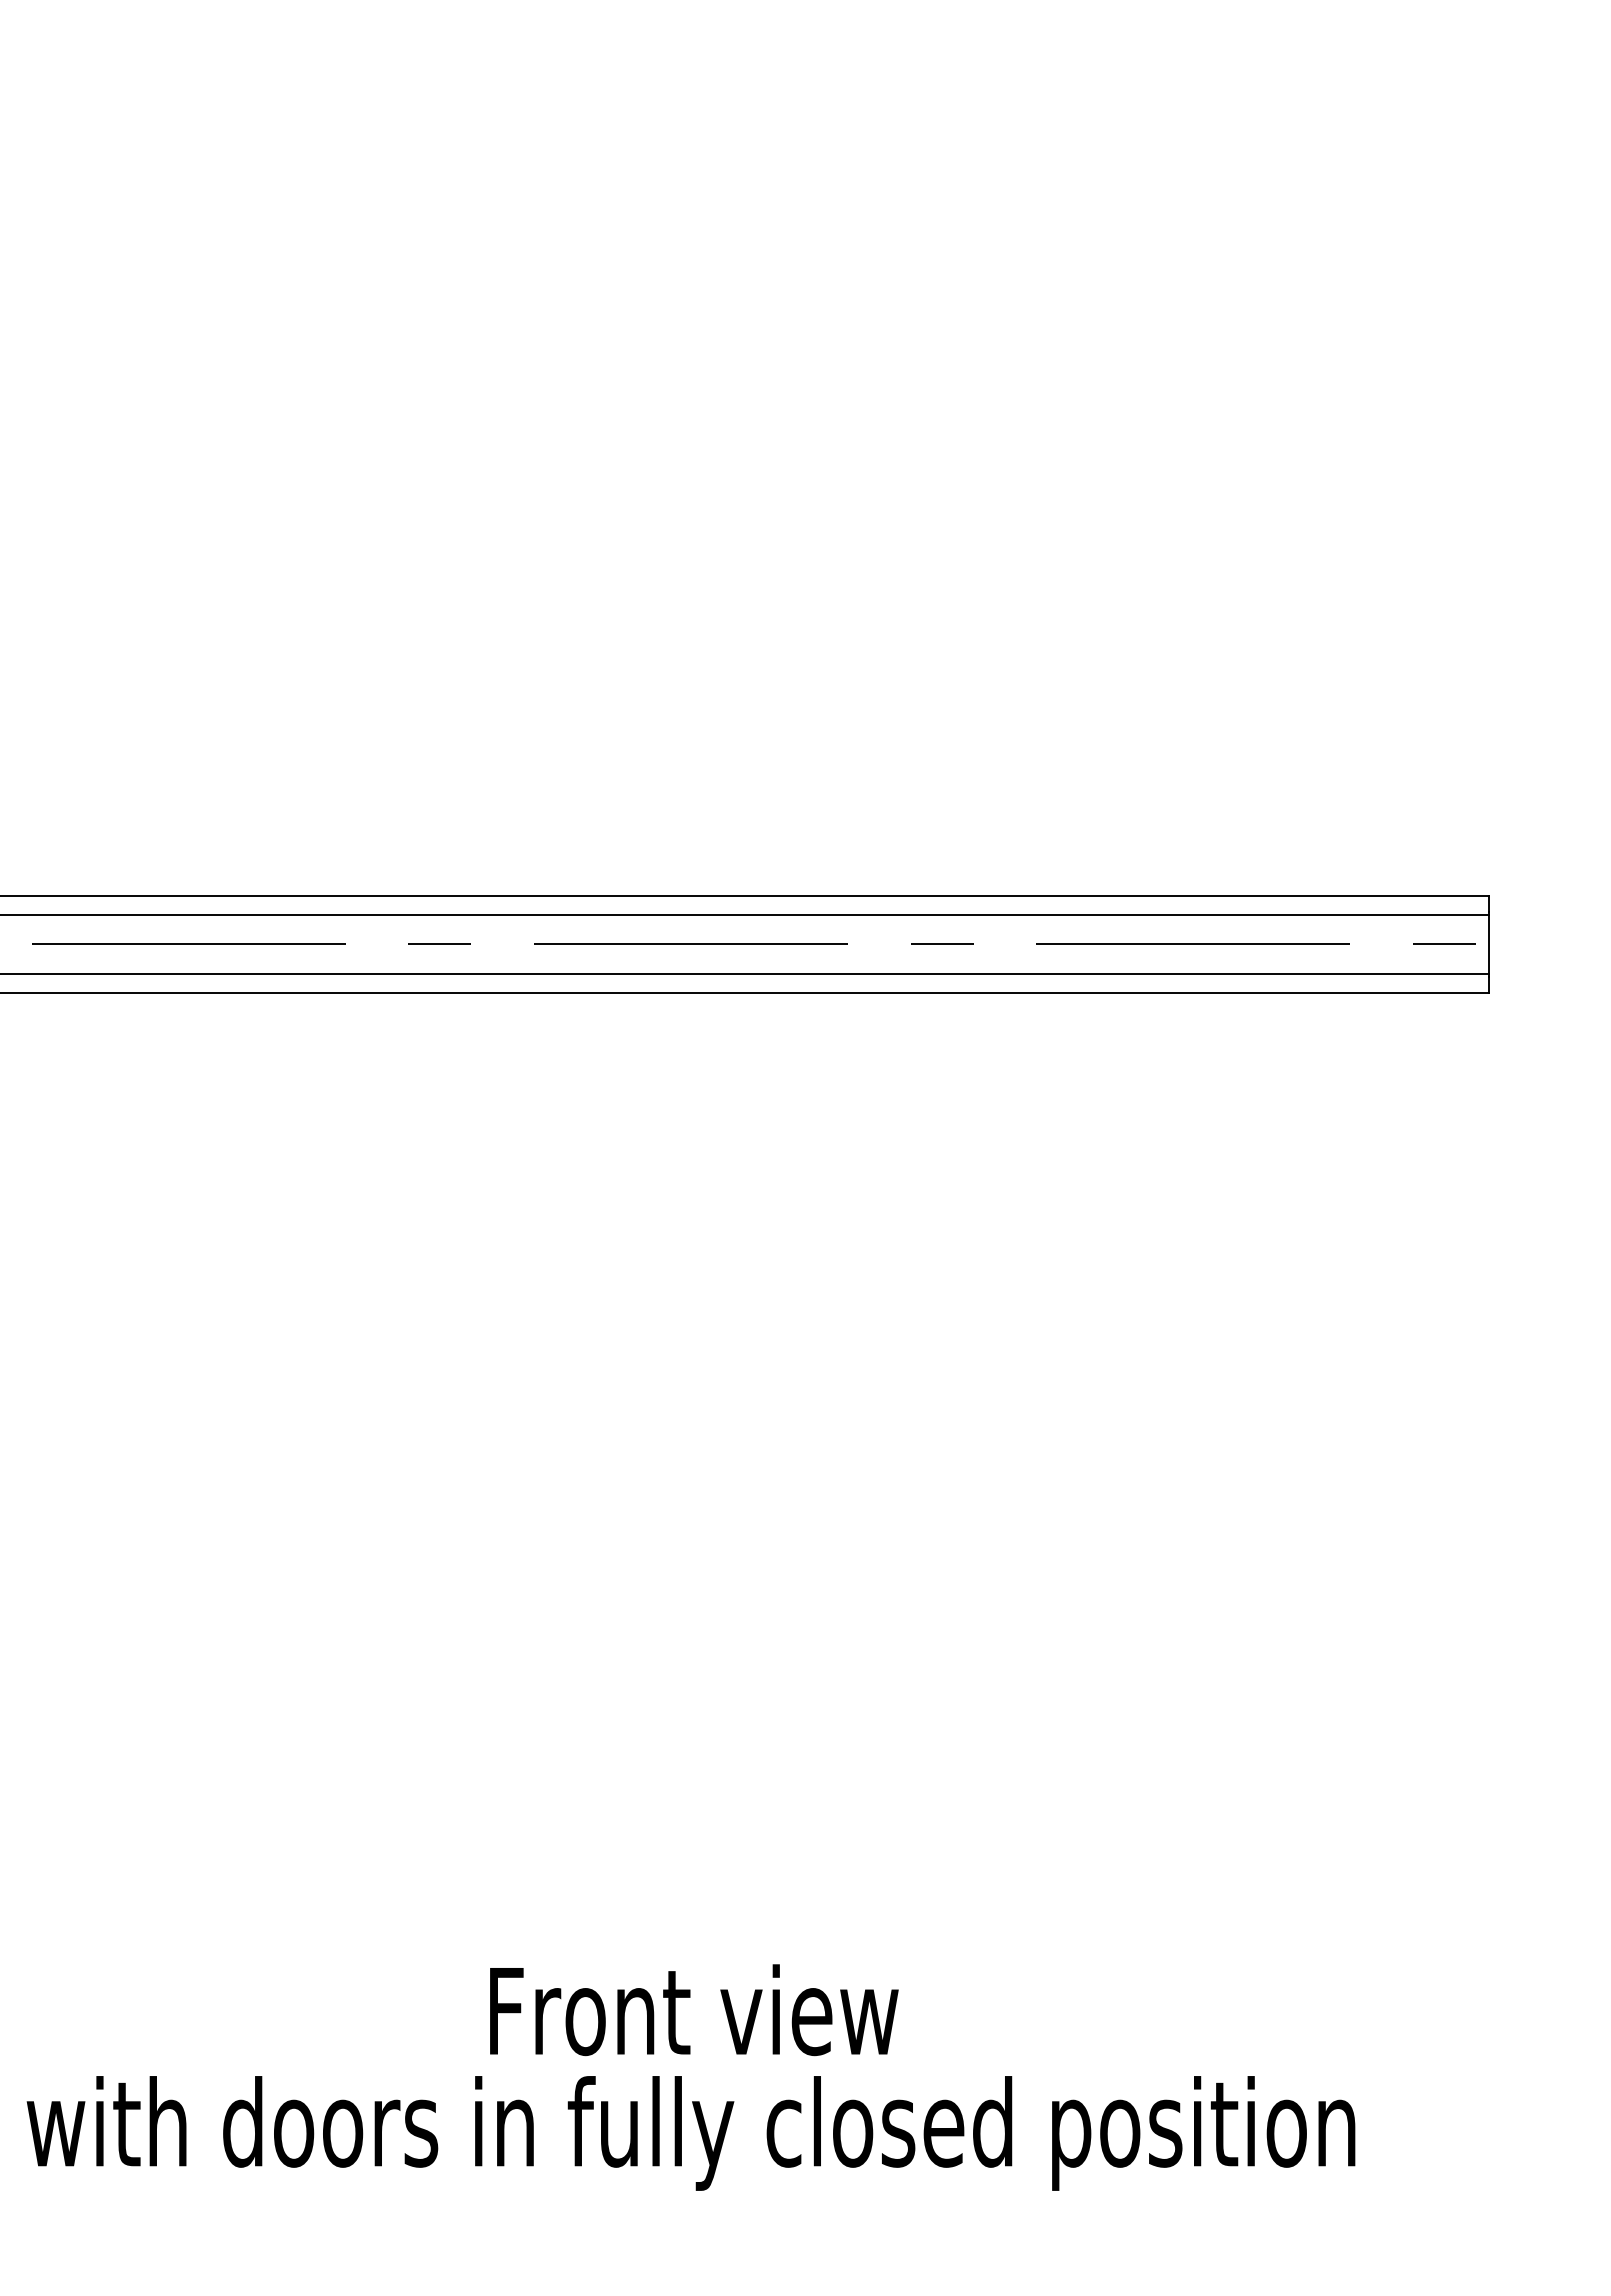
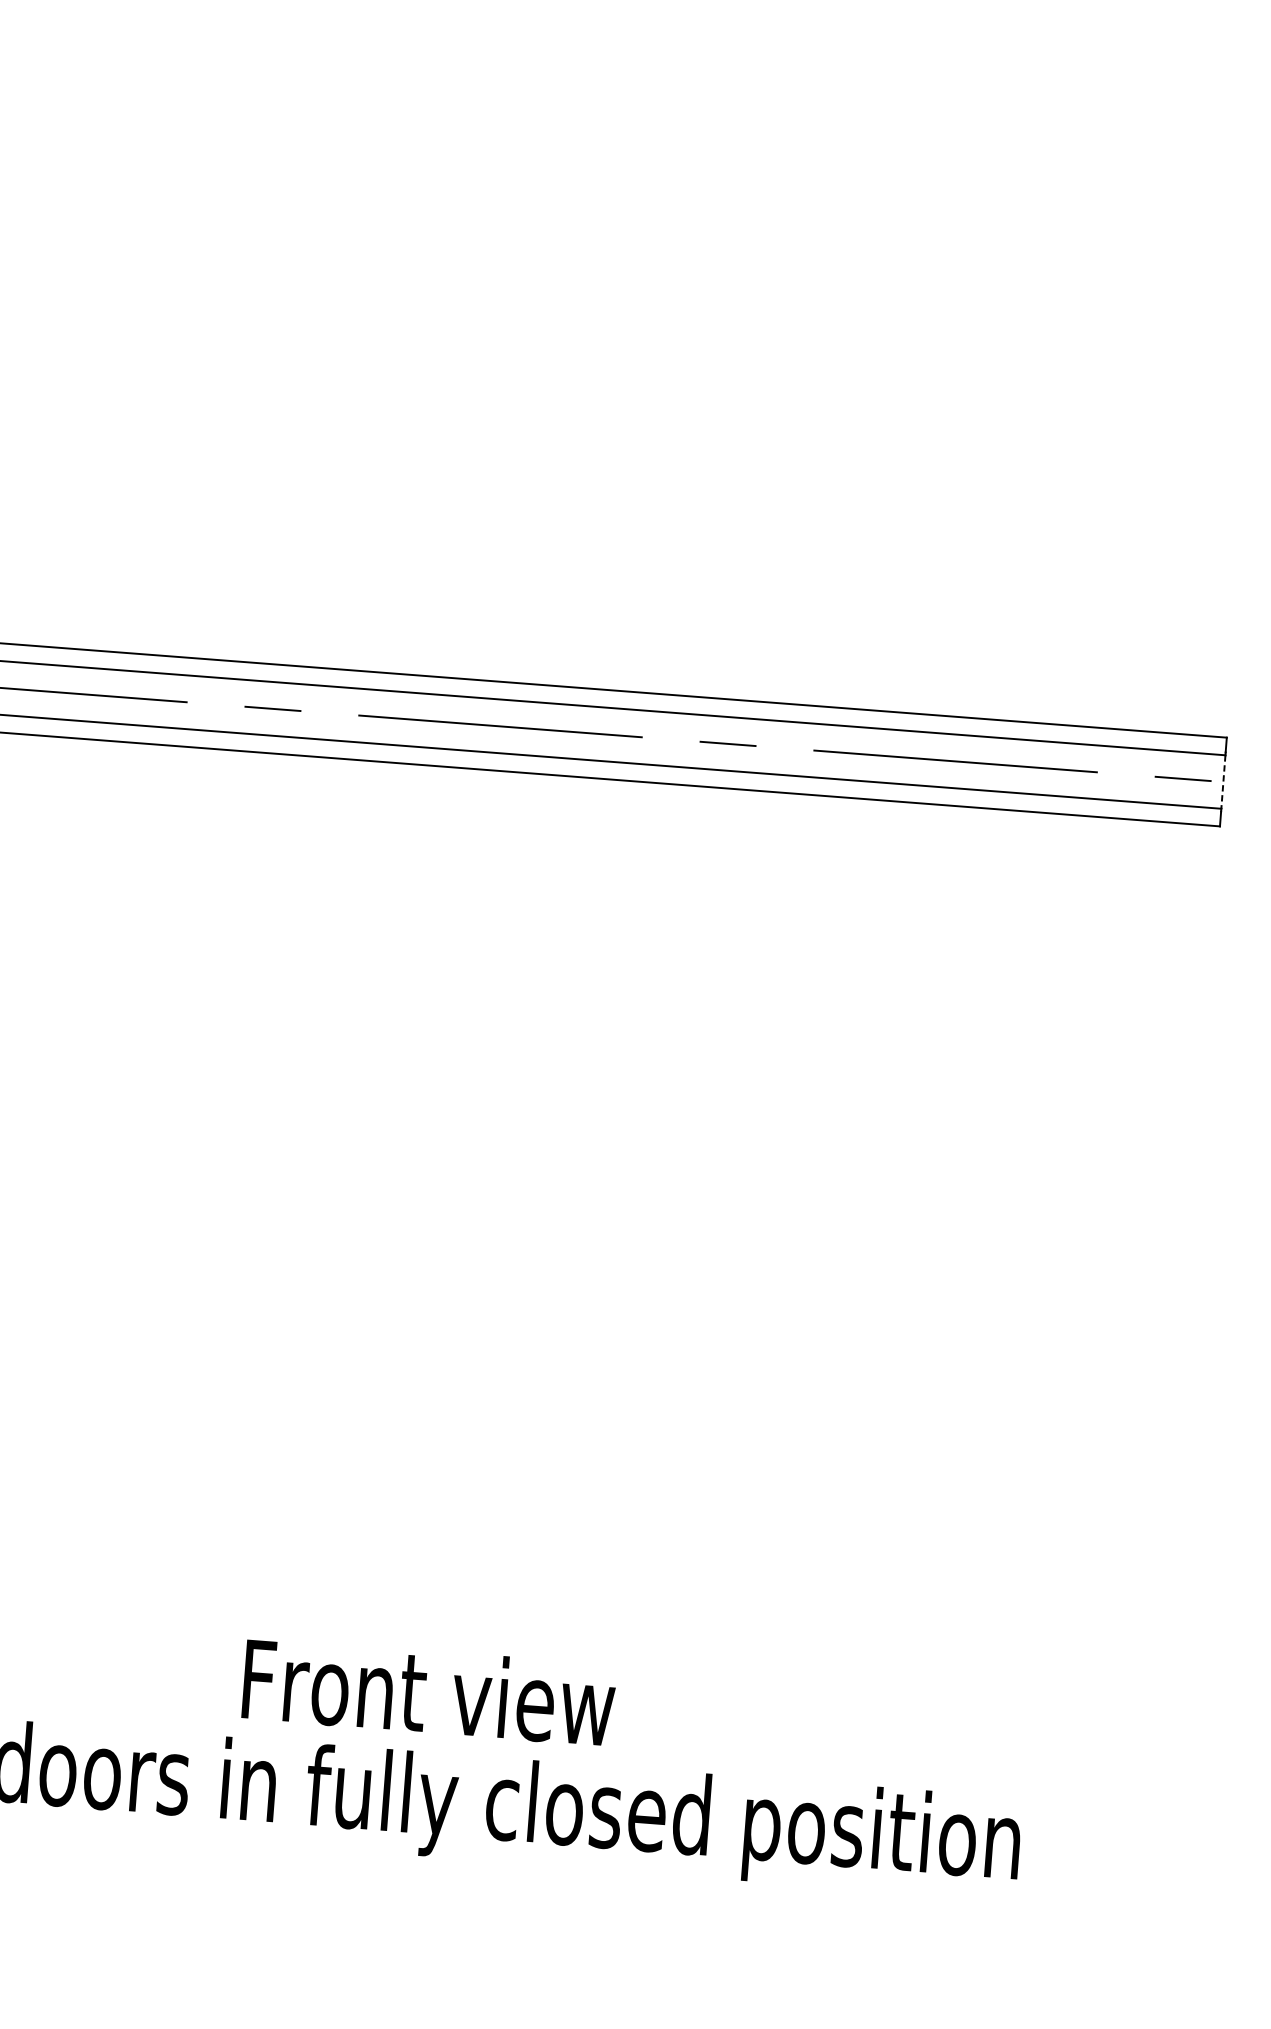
line: (1488, 944) -> (1223, 782), solid -> dashed

